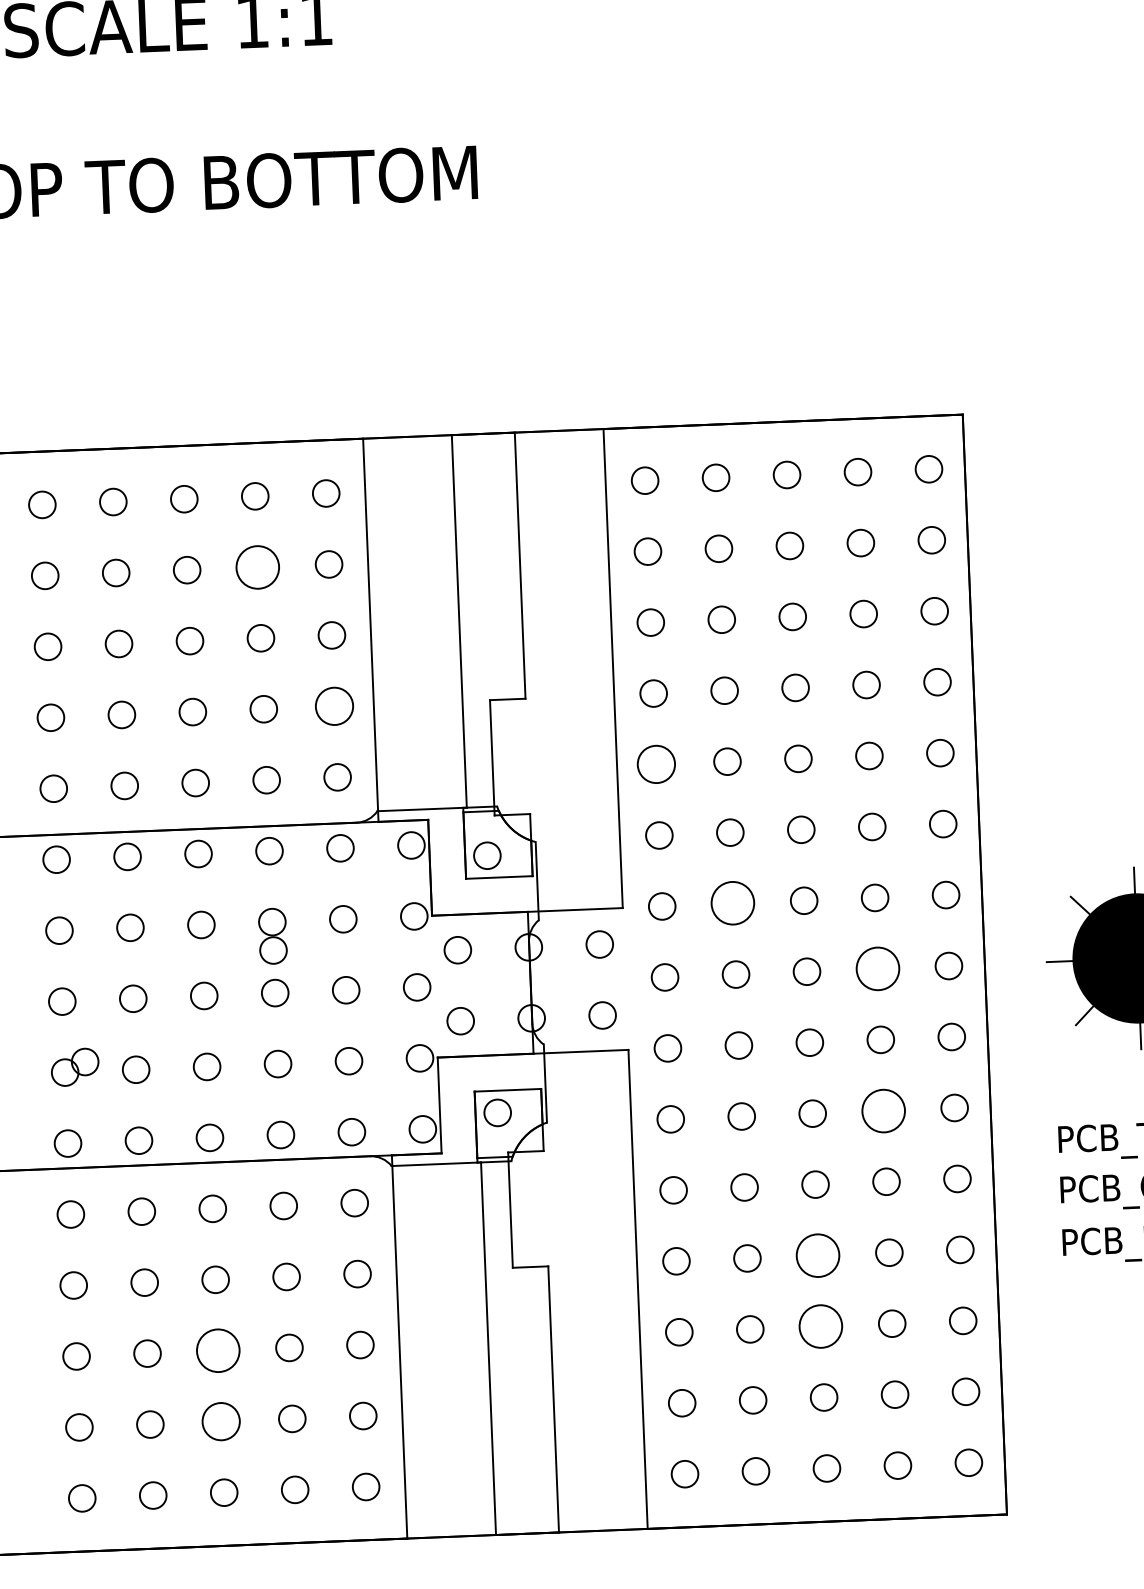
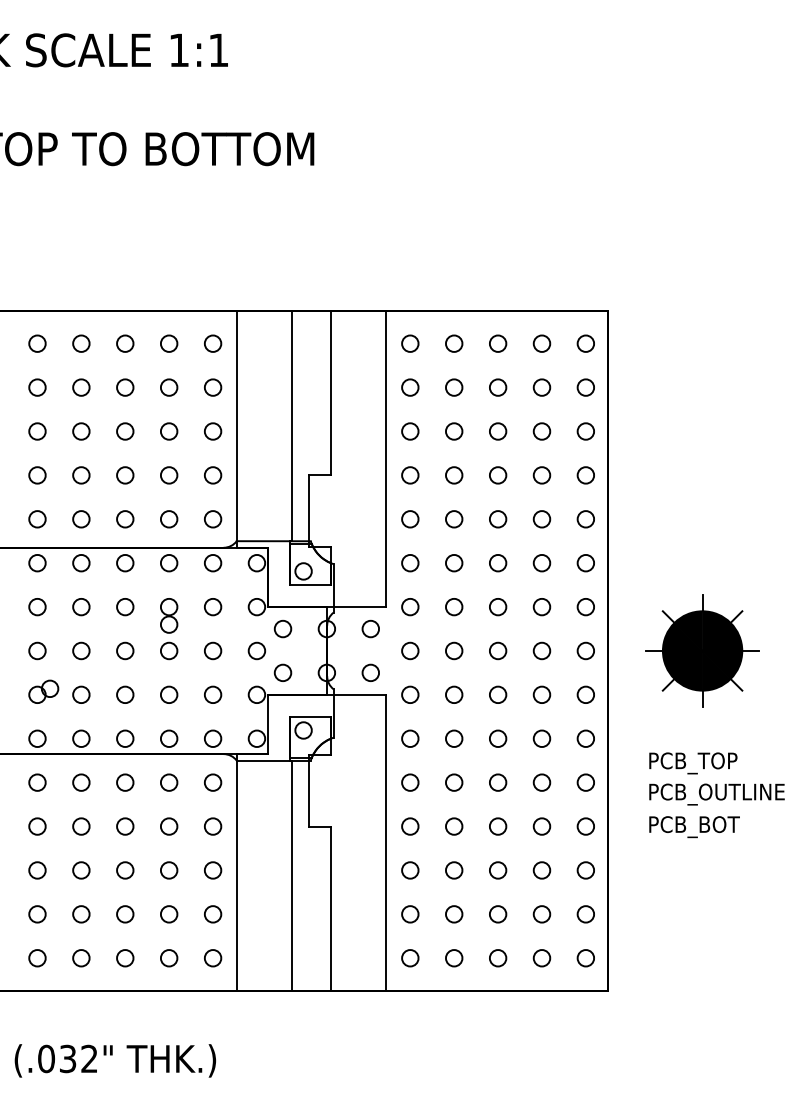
circle: (258, 567) -> (169, 387), size x0.62
circle: (335, 706) -> (213, 475), size x0.71
circle: (656, 764) -> (410, 519), size x0.71
circle: (733, 904) -> (454, 607), size x0.62
circle: (877, 968) -> (541, 650), size x0.62
circle: (882, 1110) -> (541, 738), size x0.62
circle: (819, 1255) -> (498, 826), size x0.62
circle: (821, 1326) -> (498, 870), size x0.62
circle: (218, 1350) -> (125, 870), size x0.62
circle: (221, 1421) -> (125, 914), size x0.71

